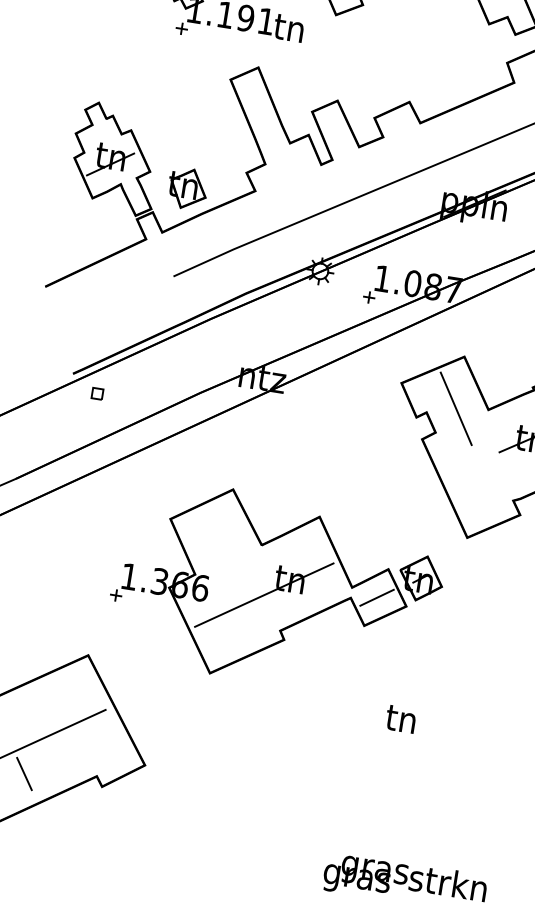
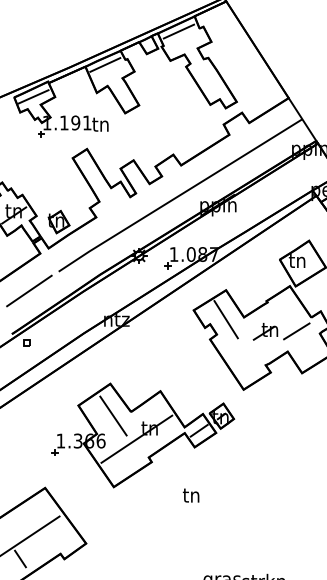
line: (116, 301) -> (29, 290), added
line: (229, 546) -> (113, 415), added
text: (399, 718) -> (190, 495), moved

